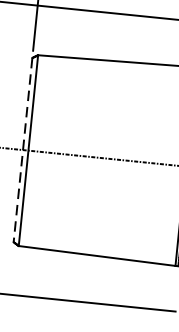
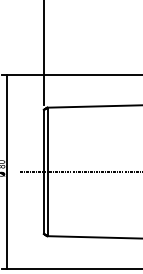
line: (22, 150) -> (43, 172), dashed -> solid

